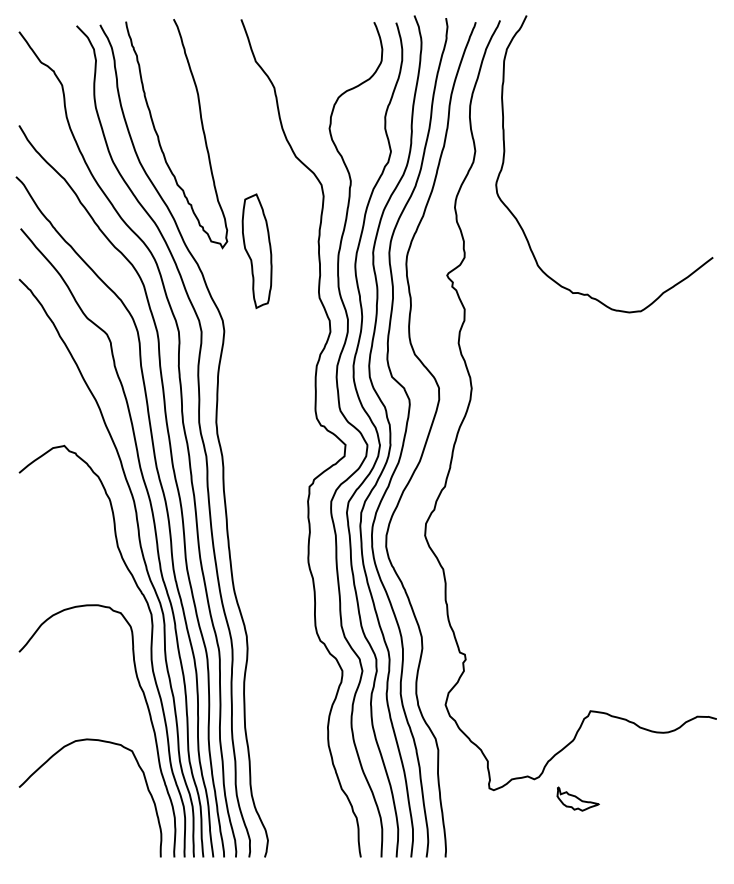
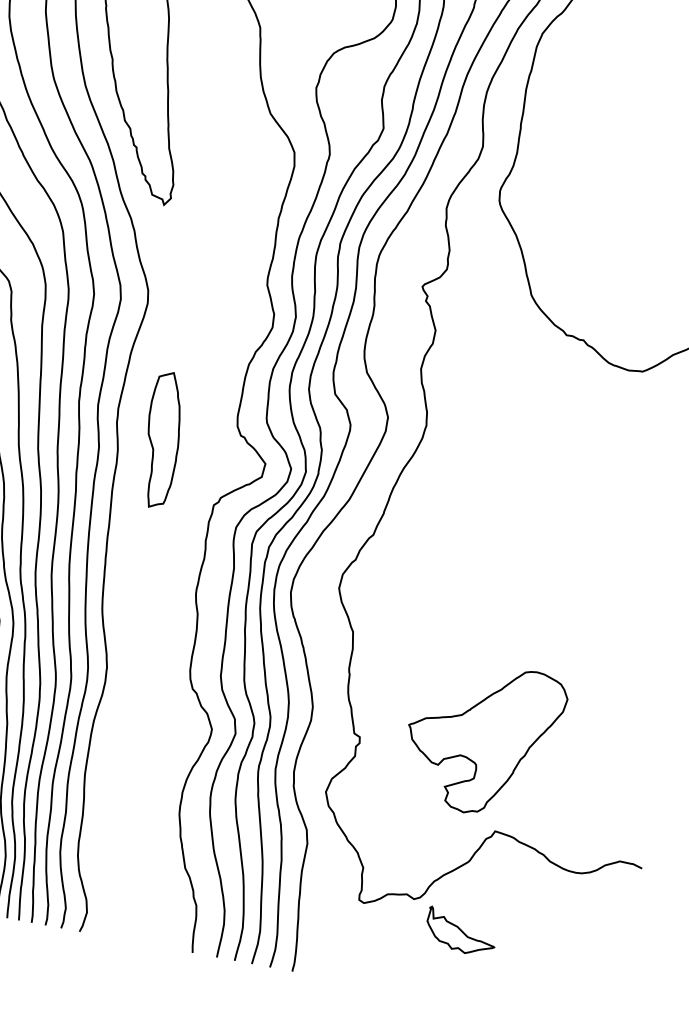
part: (256, 251) -> (161, 440), moved
part: (566, 637) -> (483, 739), added
part: (577, 798) -> (460, 931), size x1.43

